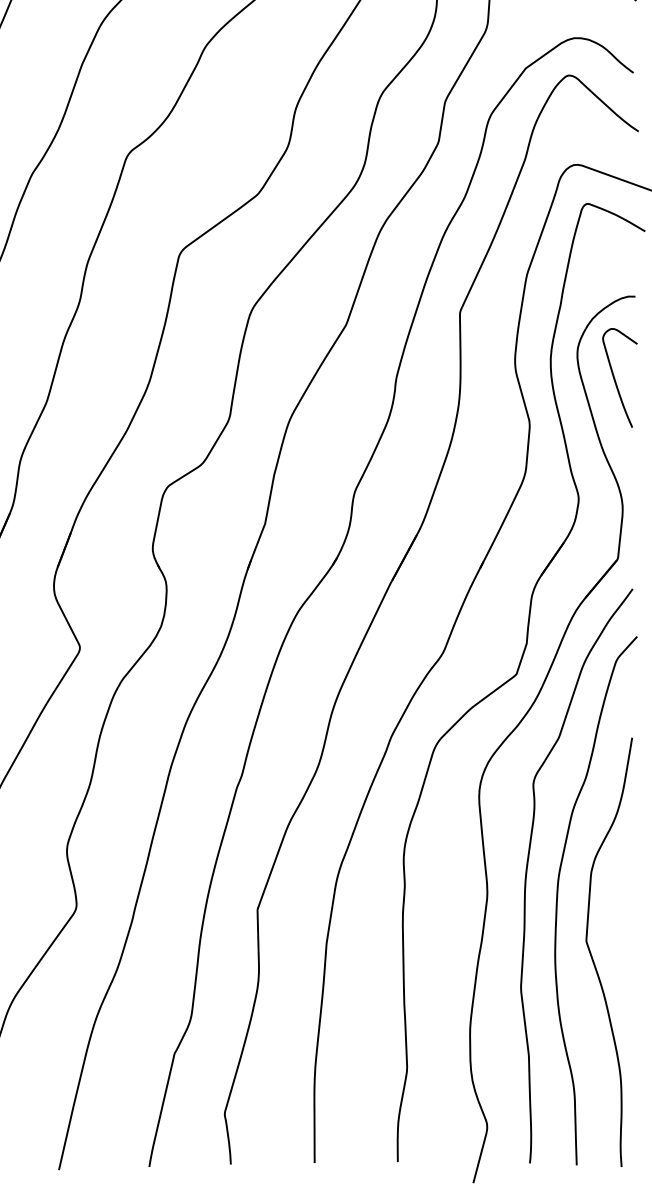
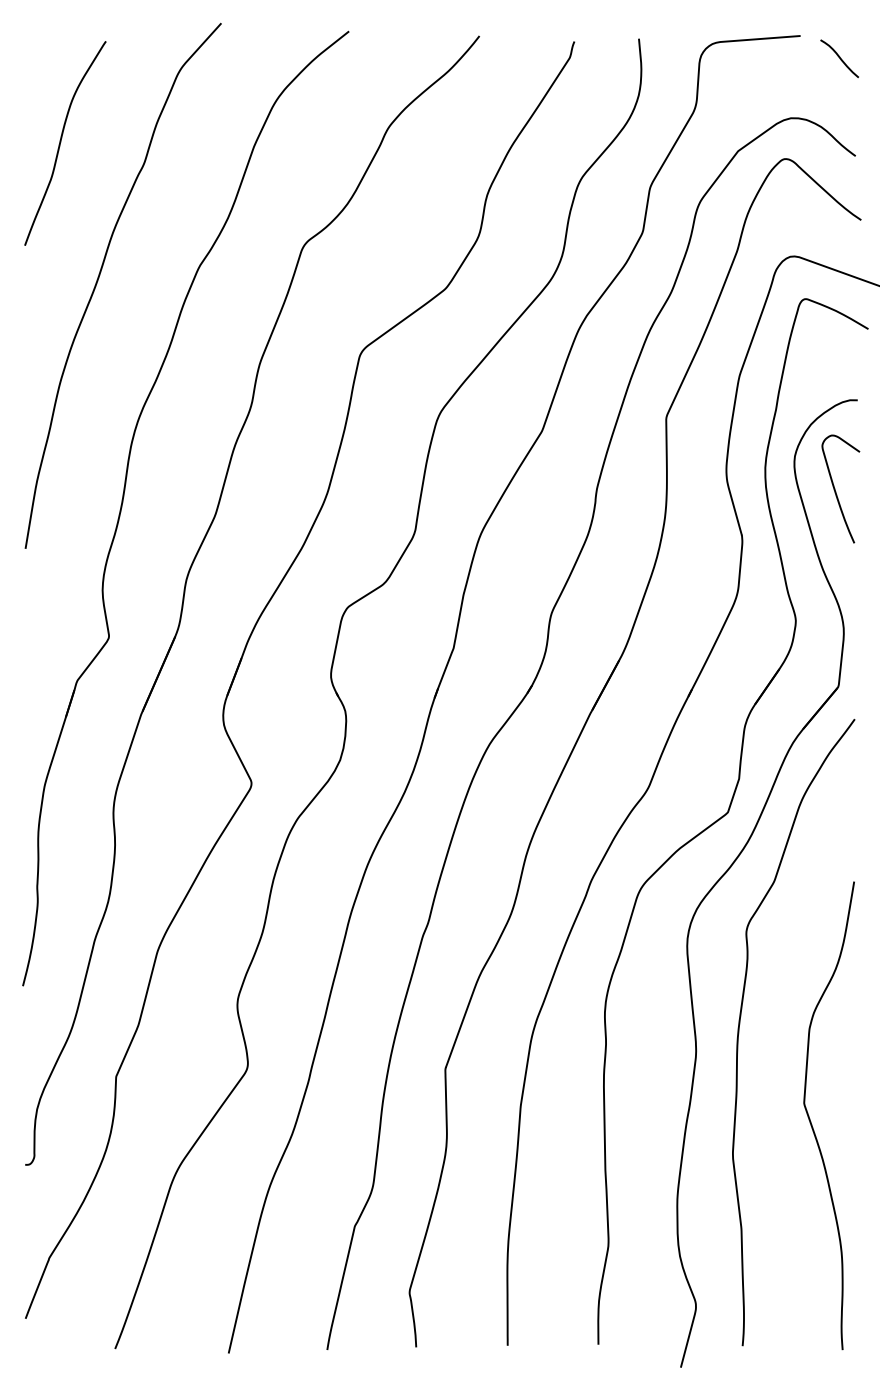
curve: (558, 898) -> (773, 1057), removed

